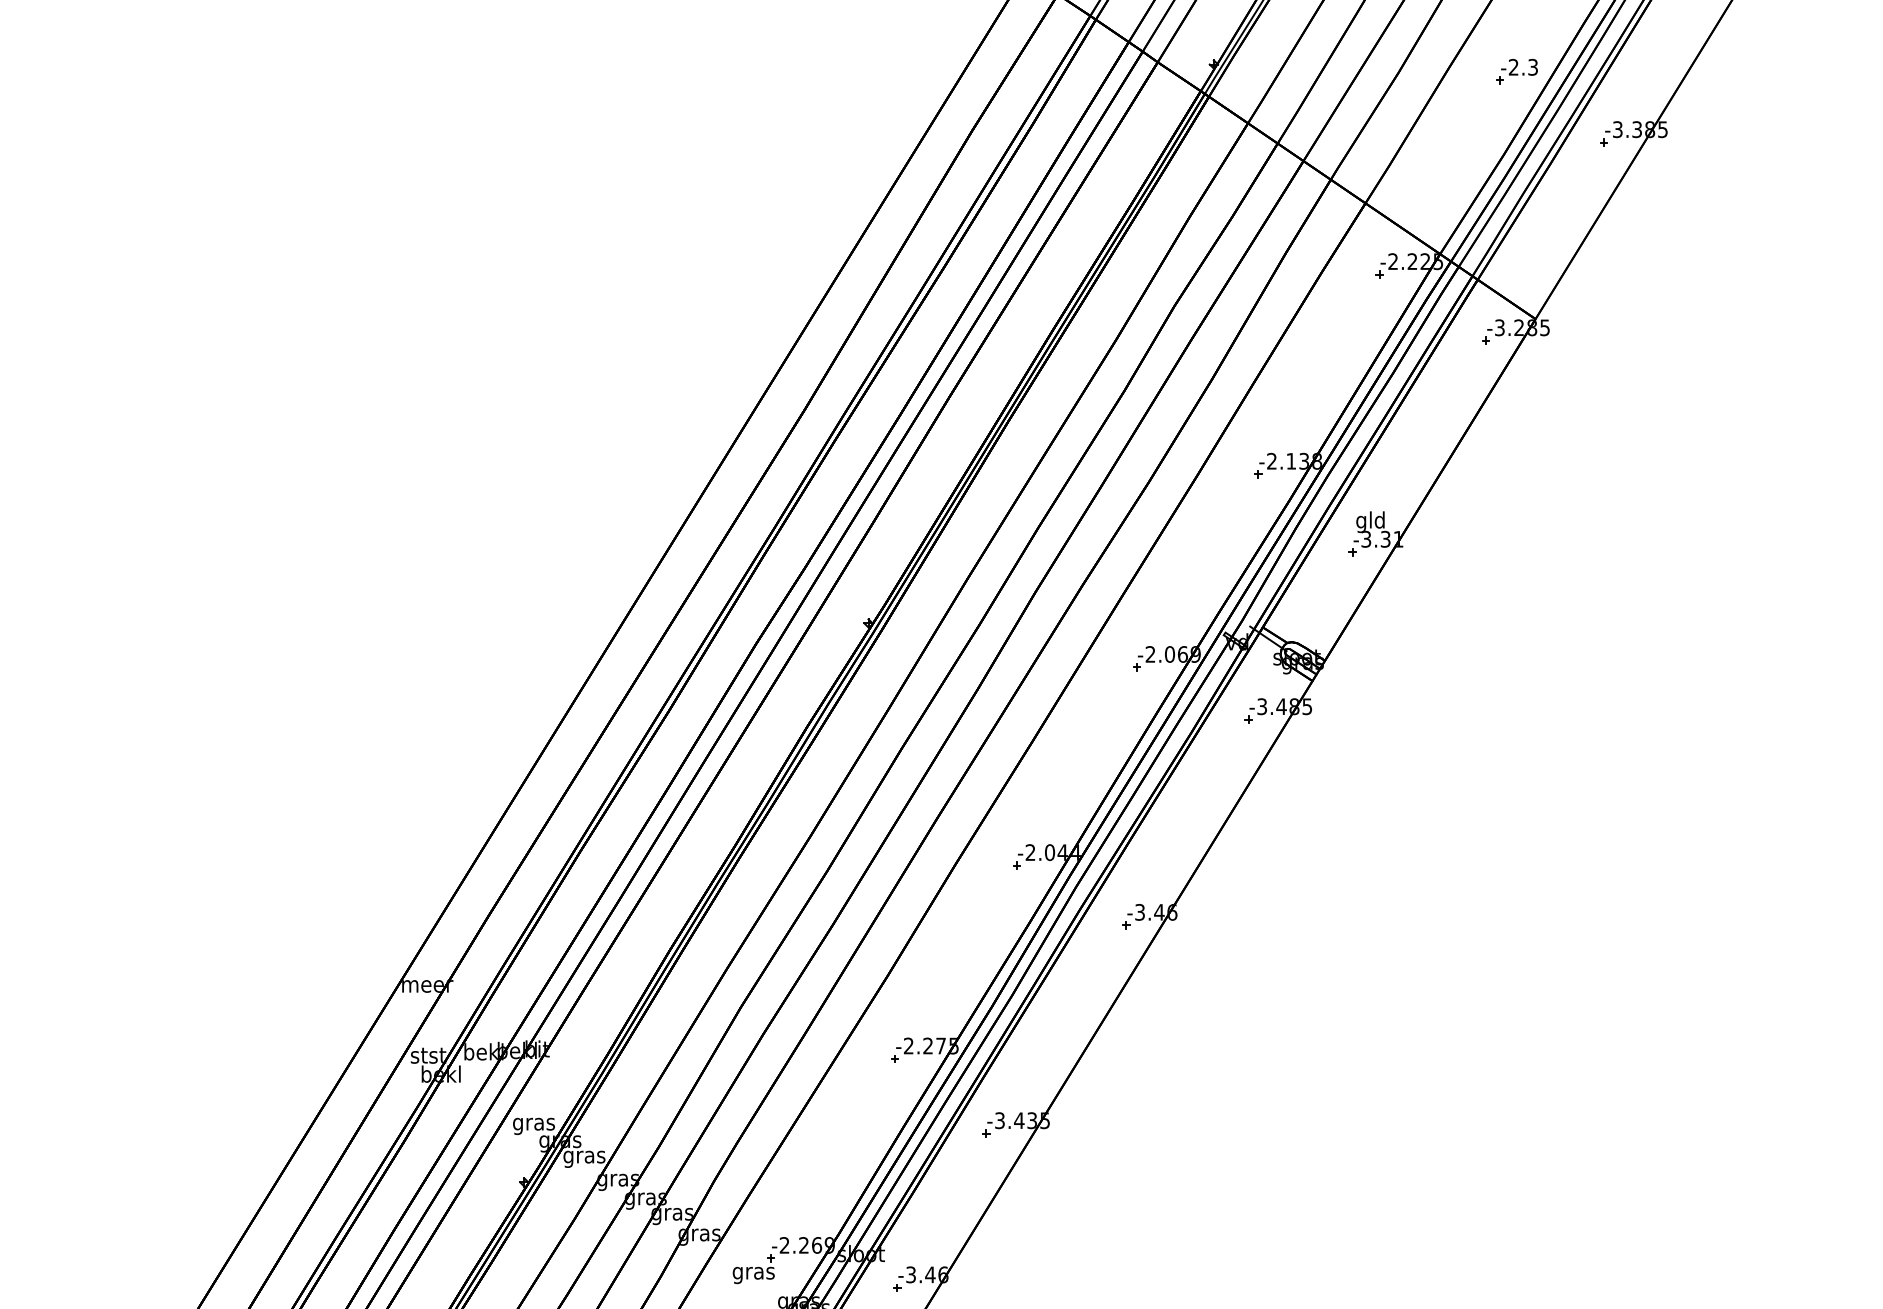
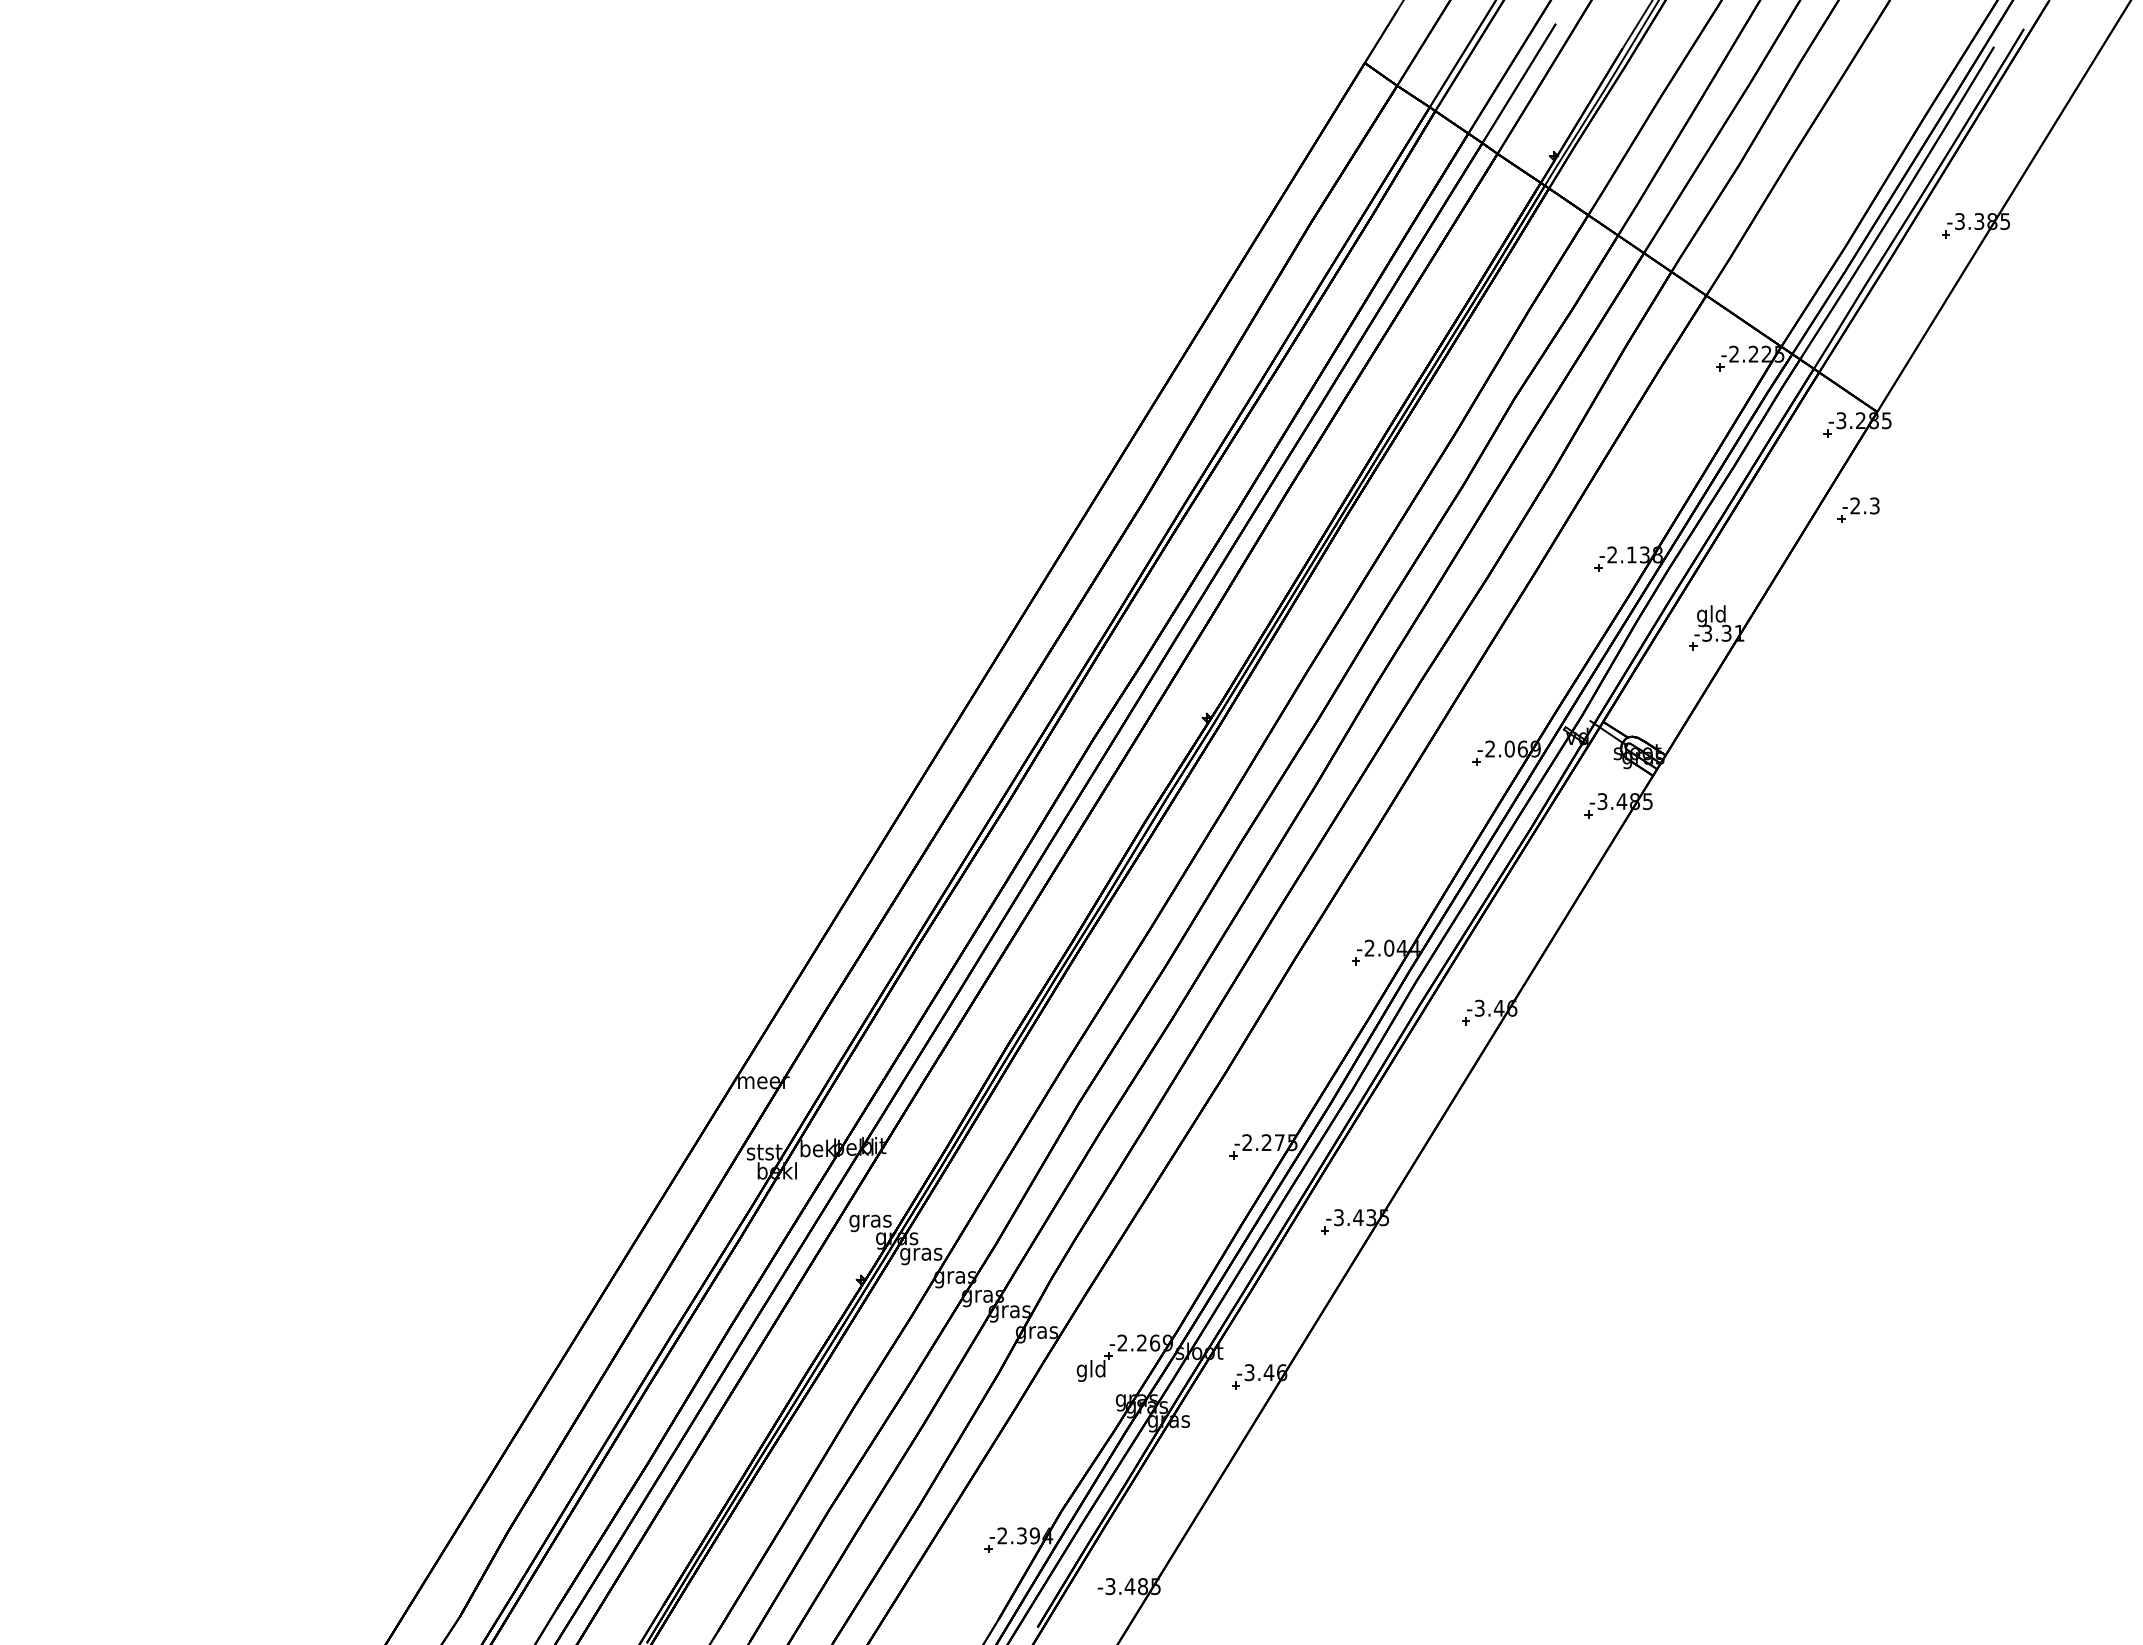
part: (1516, 70) -> (1858, 509), moved
text: (753, 1272) -> (1091, 1370), gras -> gld

